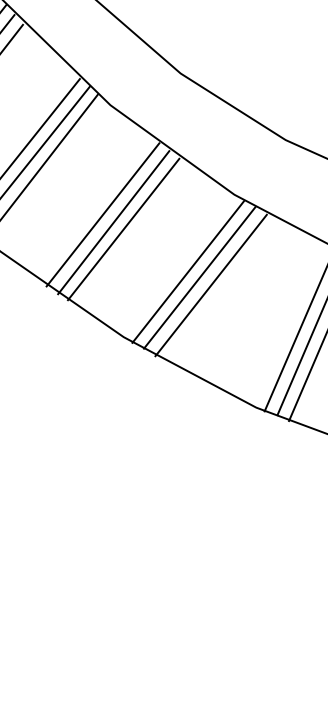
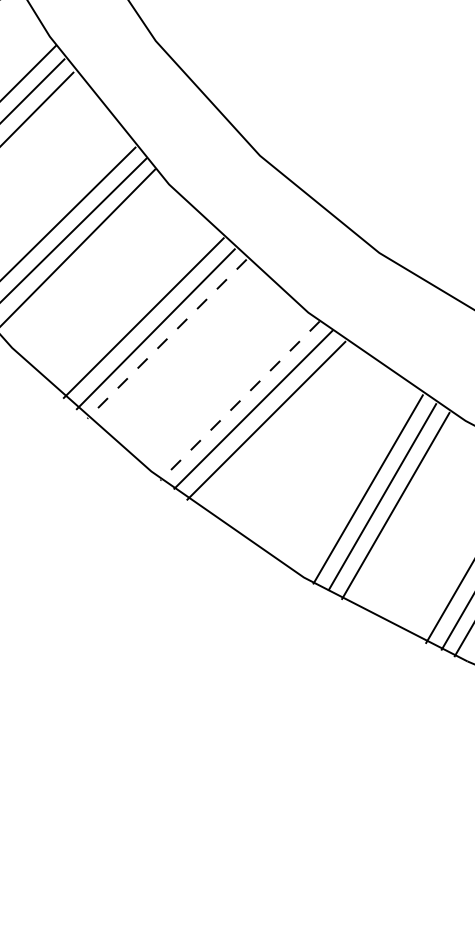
line: (124, 229) -> (167, 339), solid -> dashed
line: (188, 272) -> (240, 401), solid -> dashed

